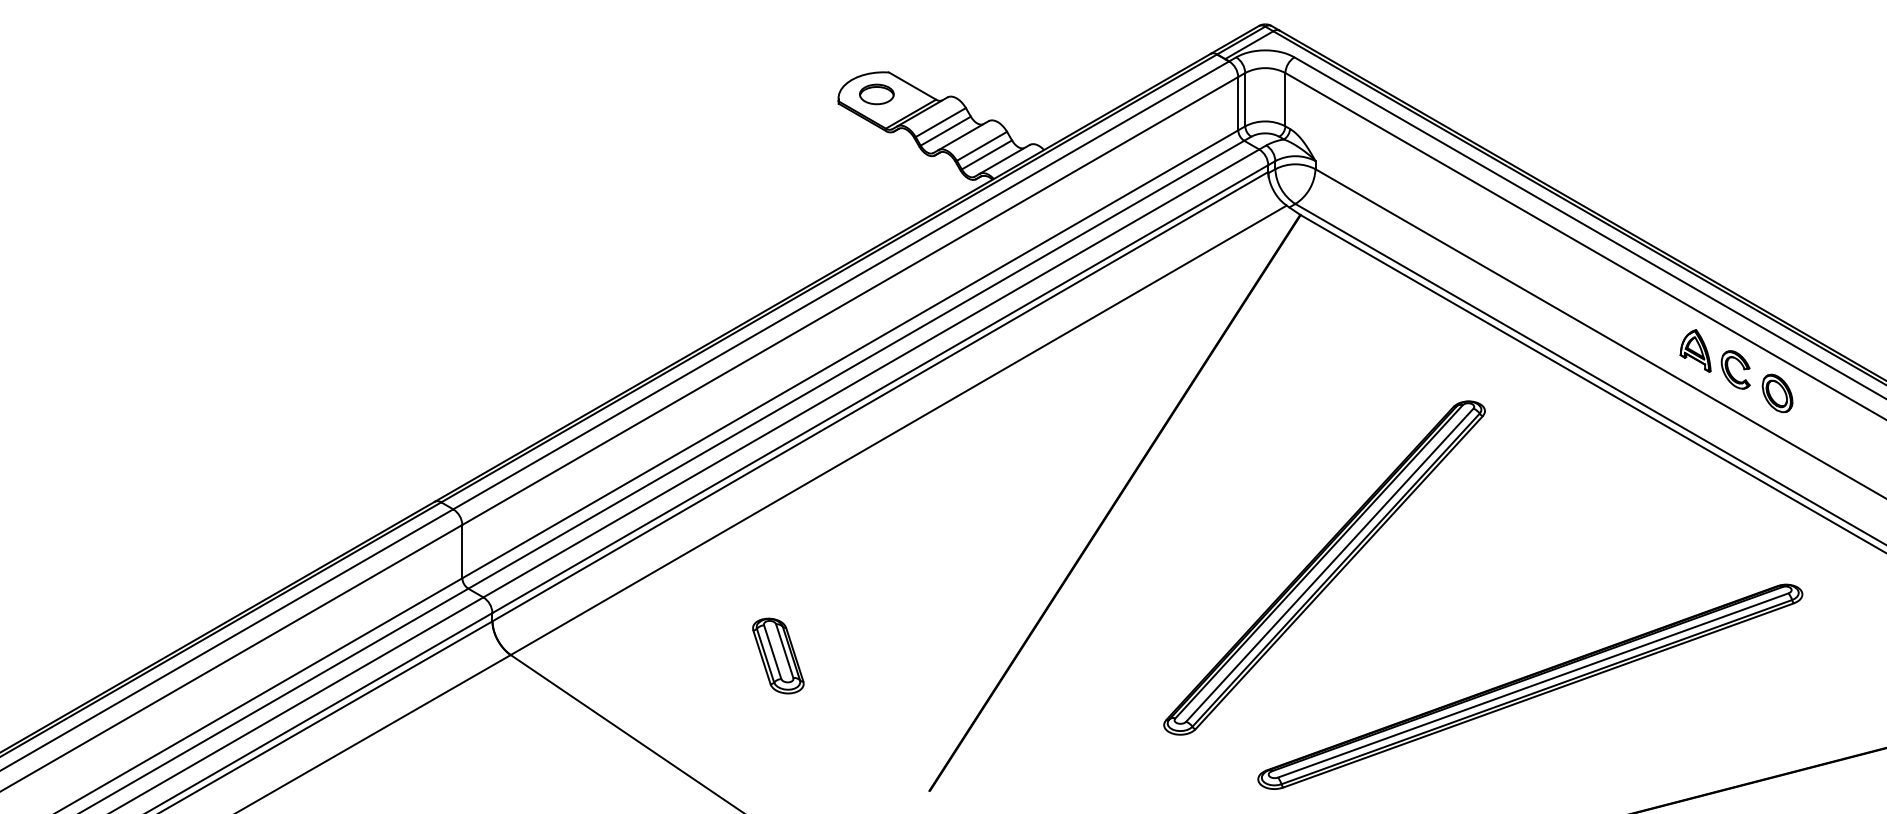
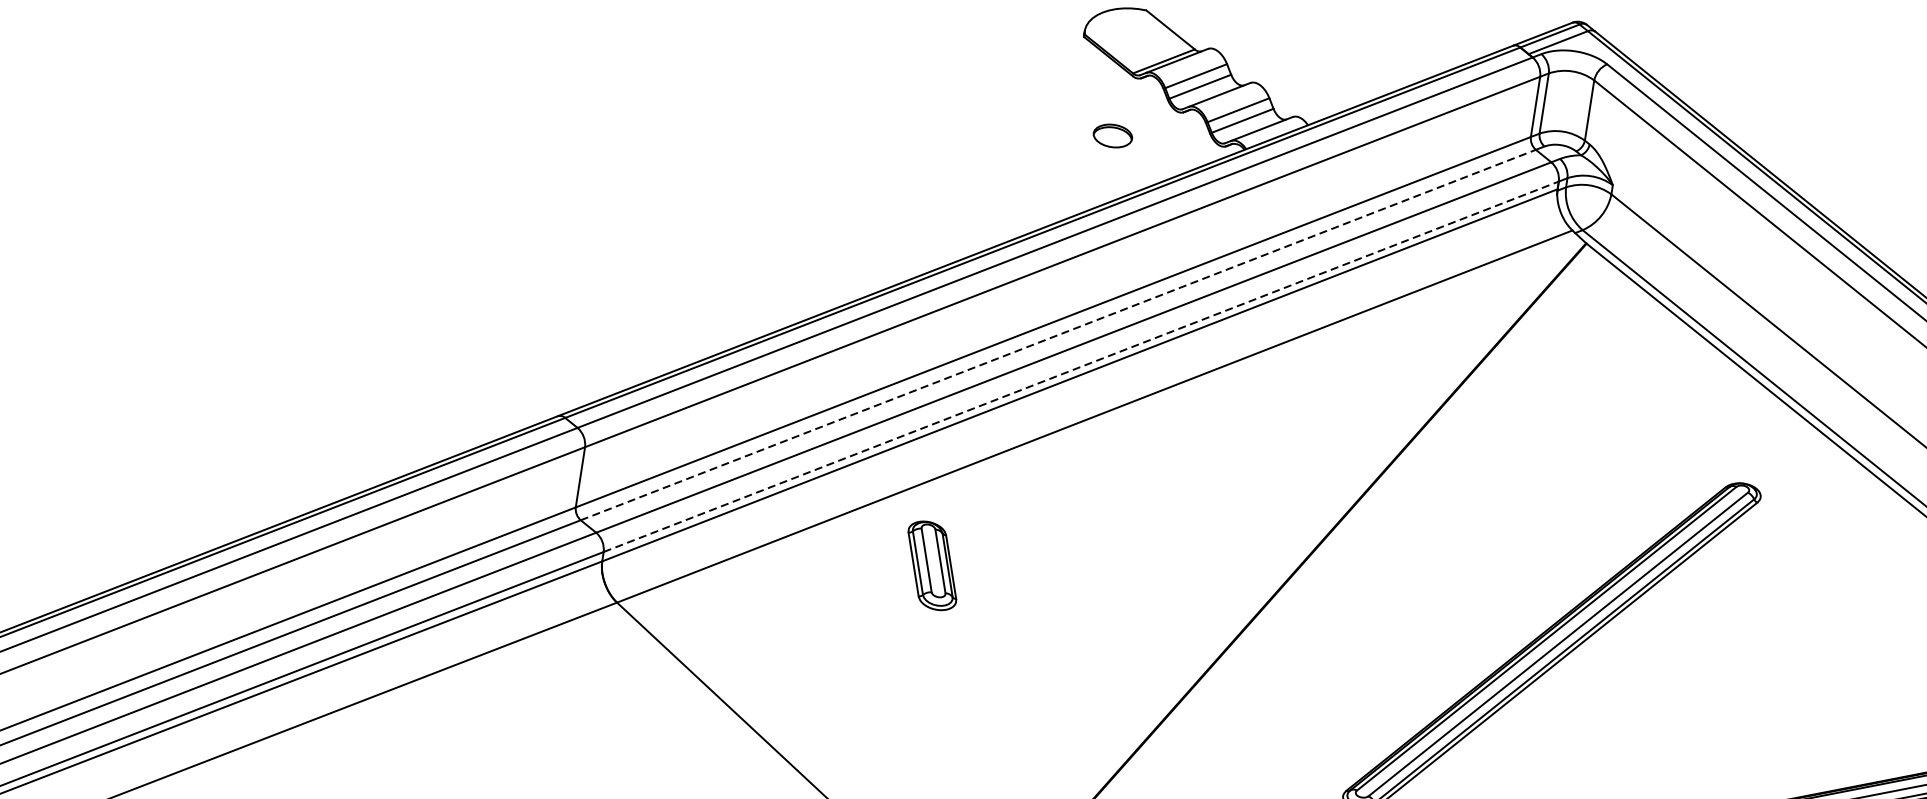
part: (876, 94) -> (1112, 136), moved
line: (856, 364) -> (1058, 334), solid -> dashed
line: (880, 389) -> (1081, 367), solid -> dashed
part: (778, 655) -> (932, 565), moved

